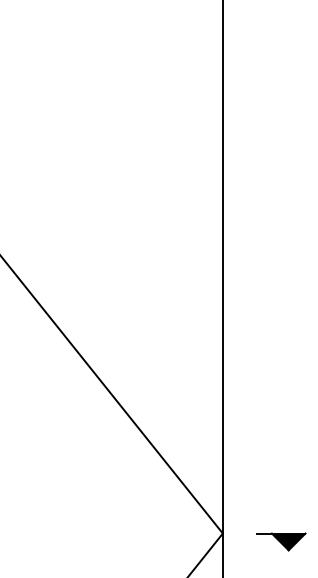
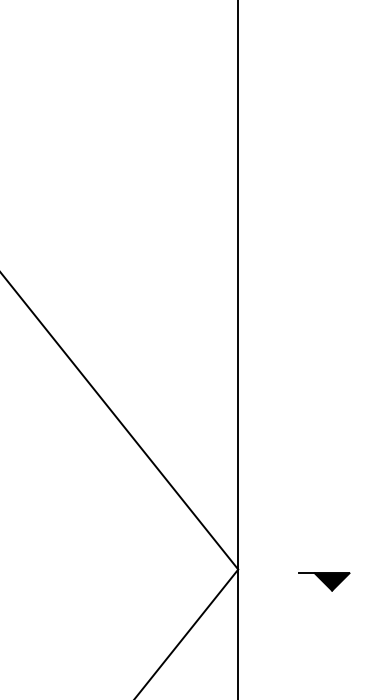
part: (281, 541) -> (324, 581), size x0.7

